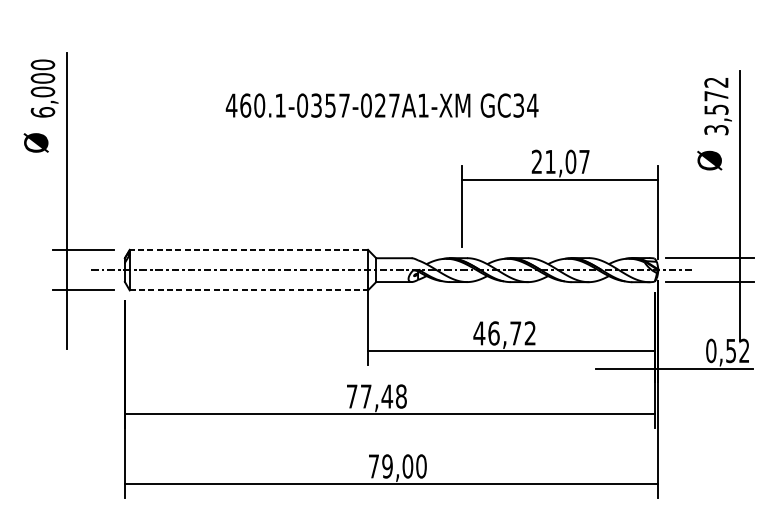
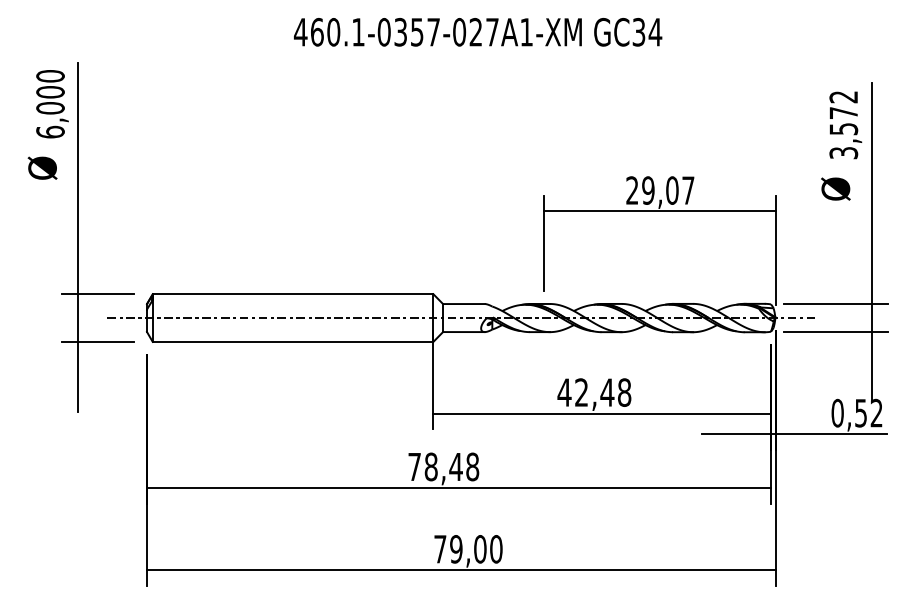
text: (382, 105) -> (478, 32), moved
text: (550, 161) -> (648, 190), 21,07 -> 29,07
line: (248, 250) -> (292, 294), dashed -> solid
line: (249, 290) -> (293, 341), dashed -> solid
text: (512, 333) -> (603, 392), 46,72 -> 42,48
text: (365, 396) -> (430, 466), 77,48 -> 78,48

